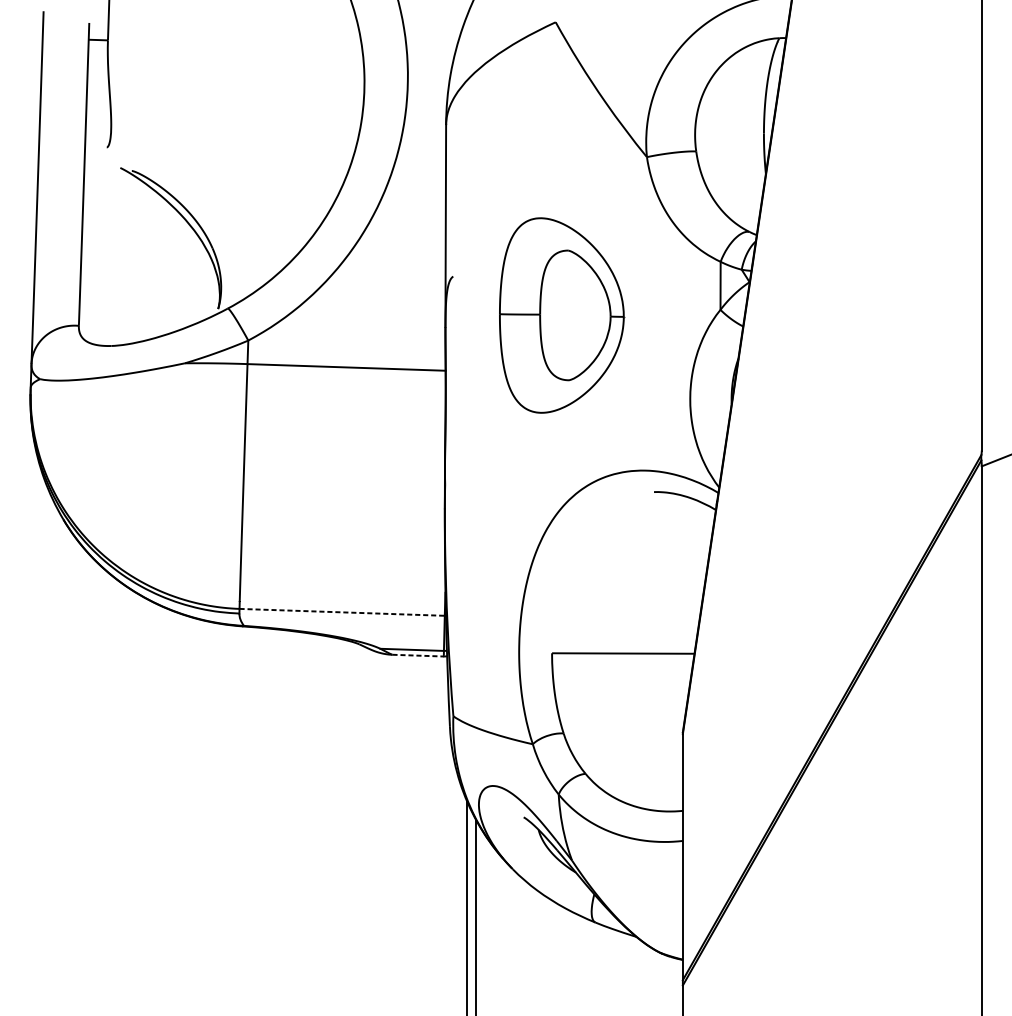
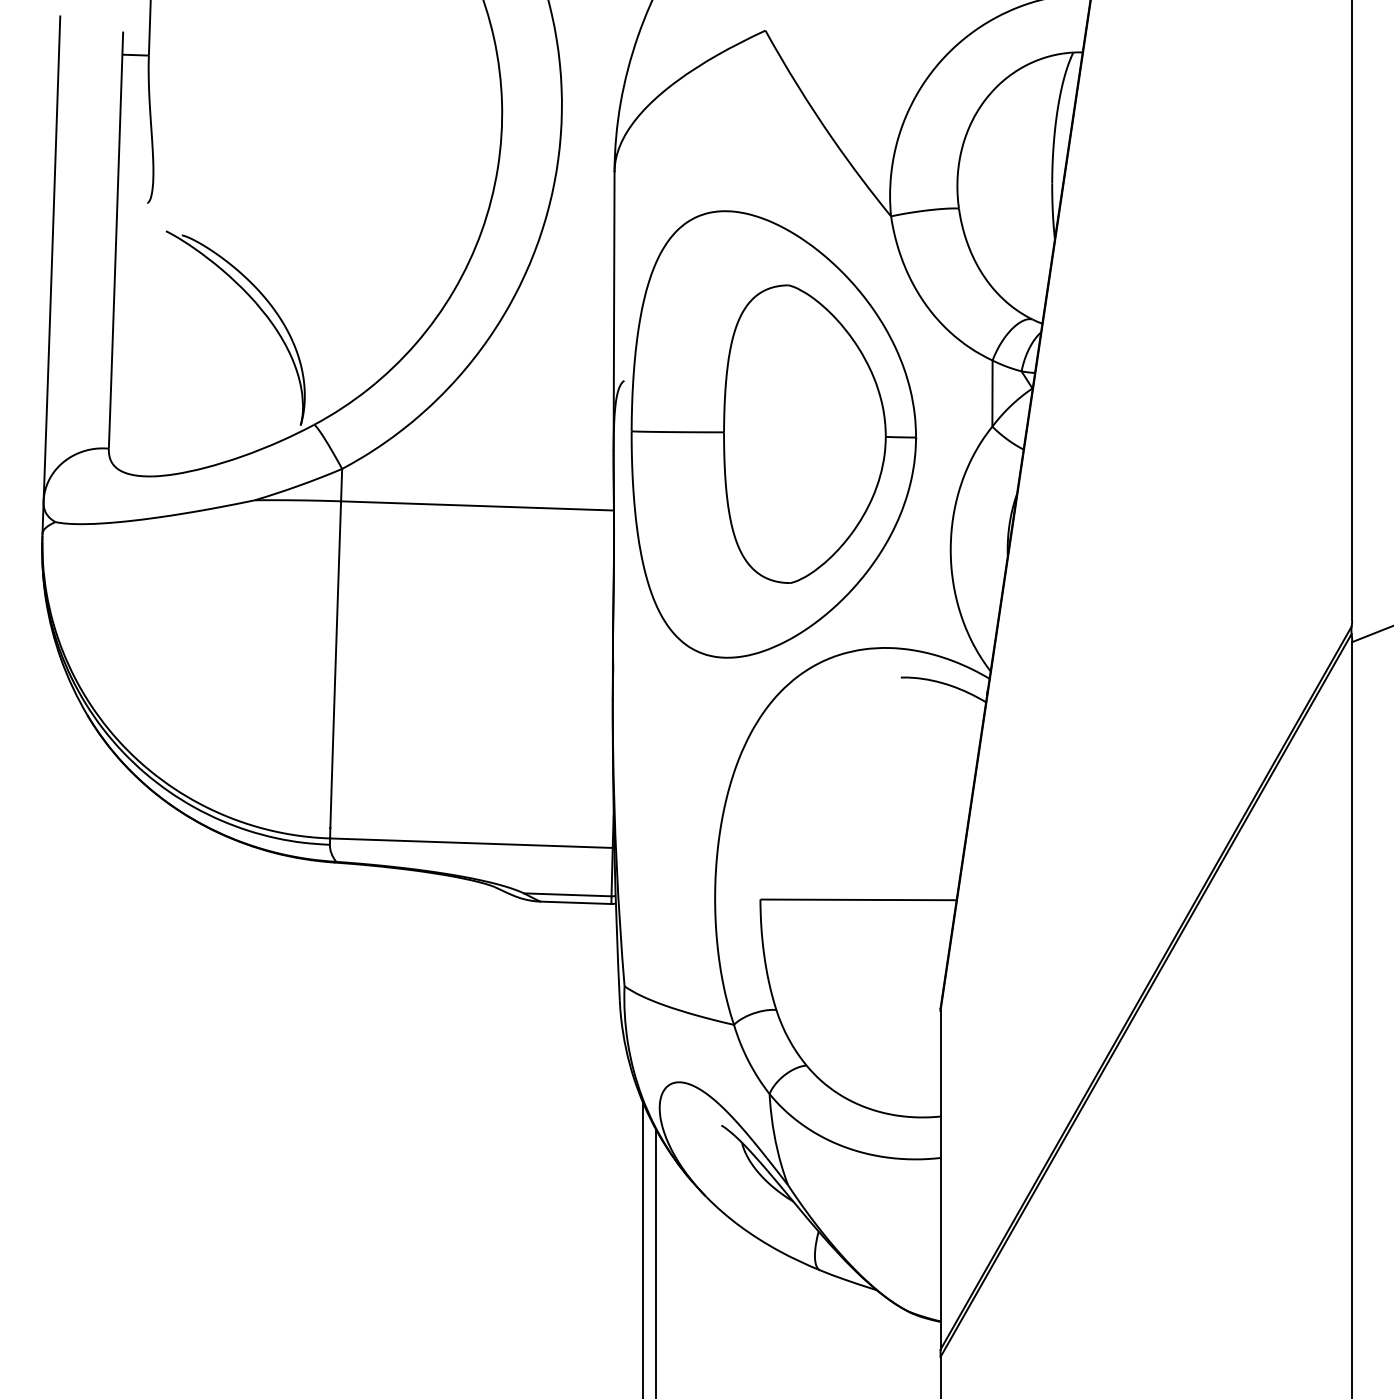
part: (561, 315) -> (773, 434), size x1.67
line: (342, 612) -> (471, 843), dashed -> solid
line: (418, 655) -> (576, 902), dashed -> solid

